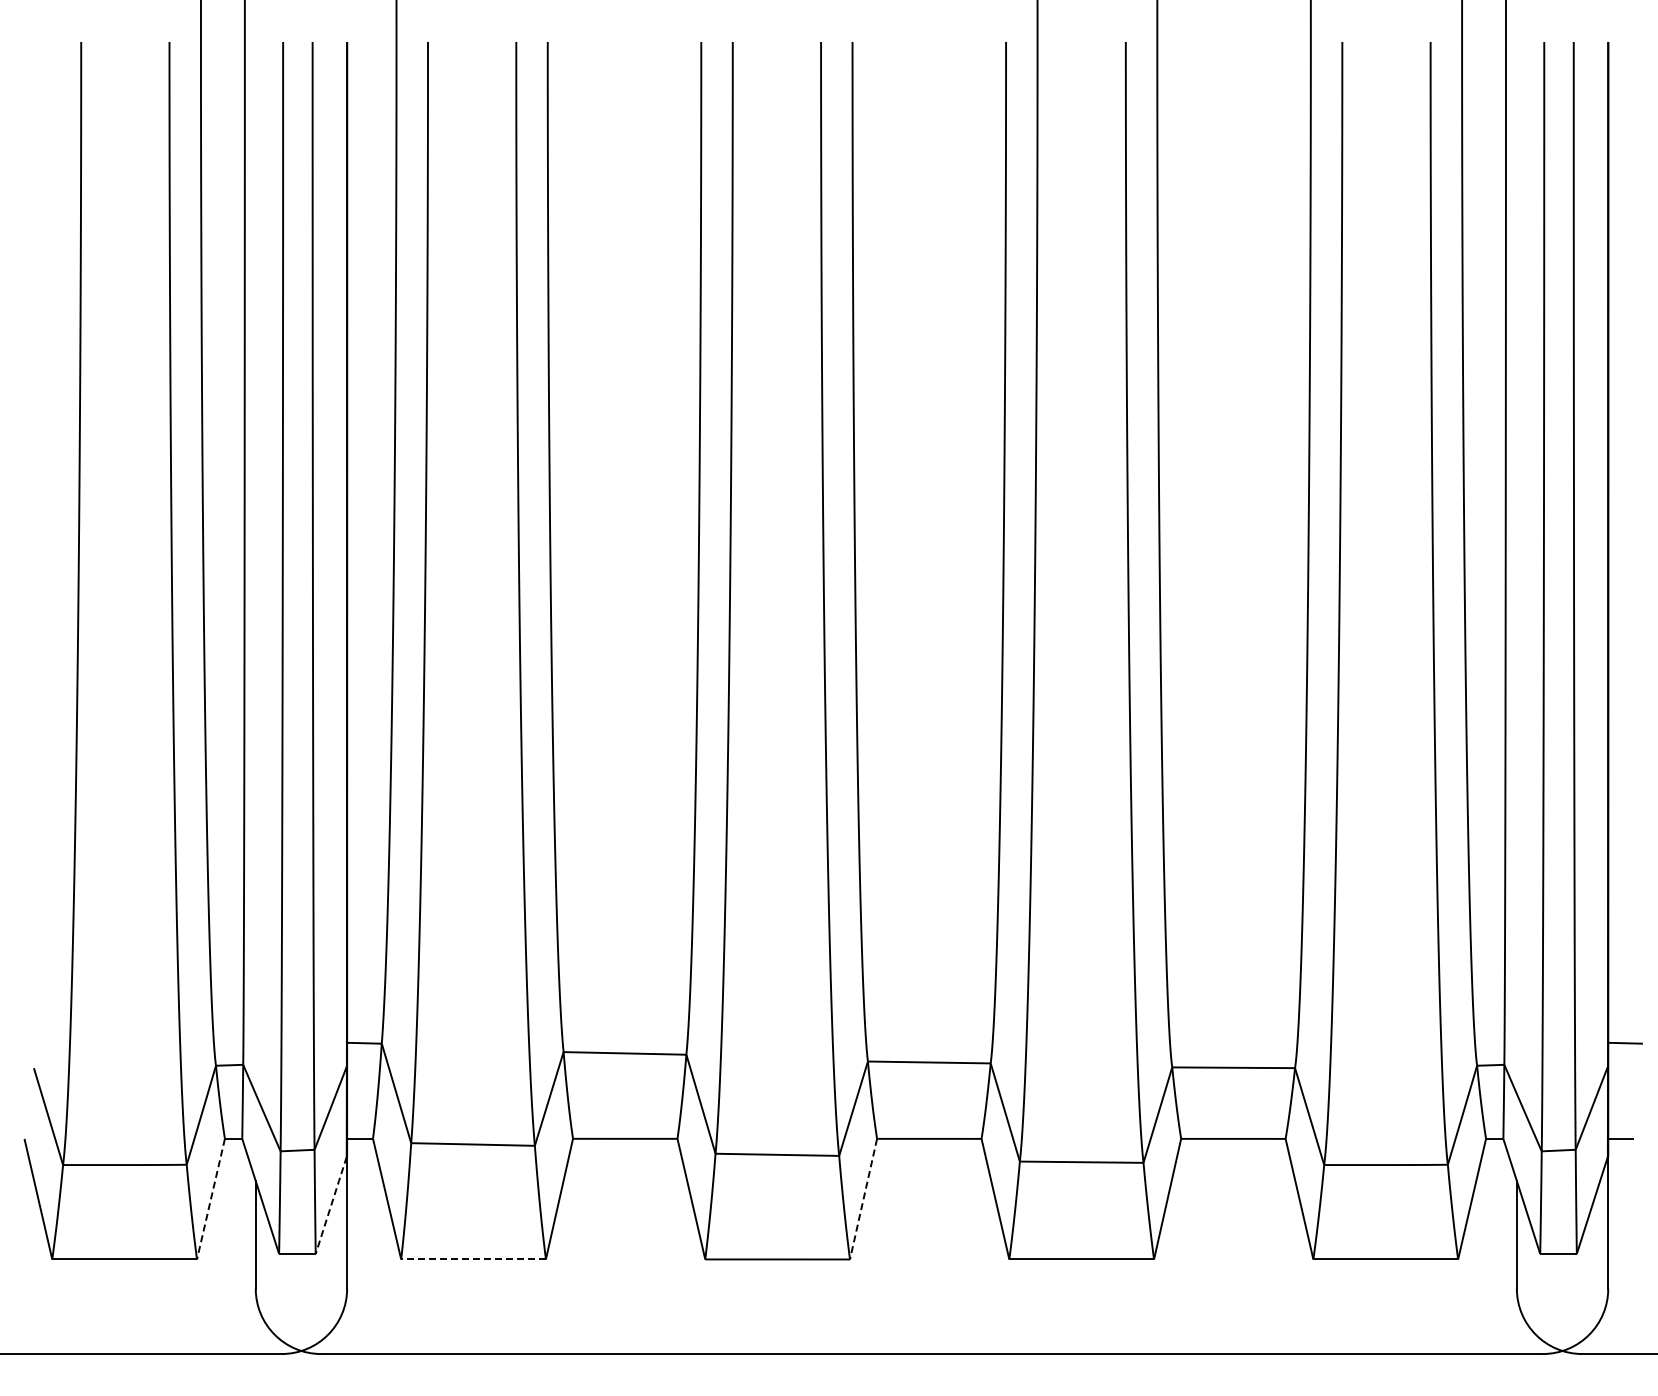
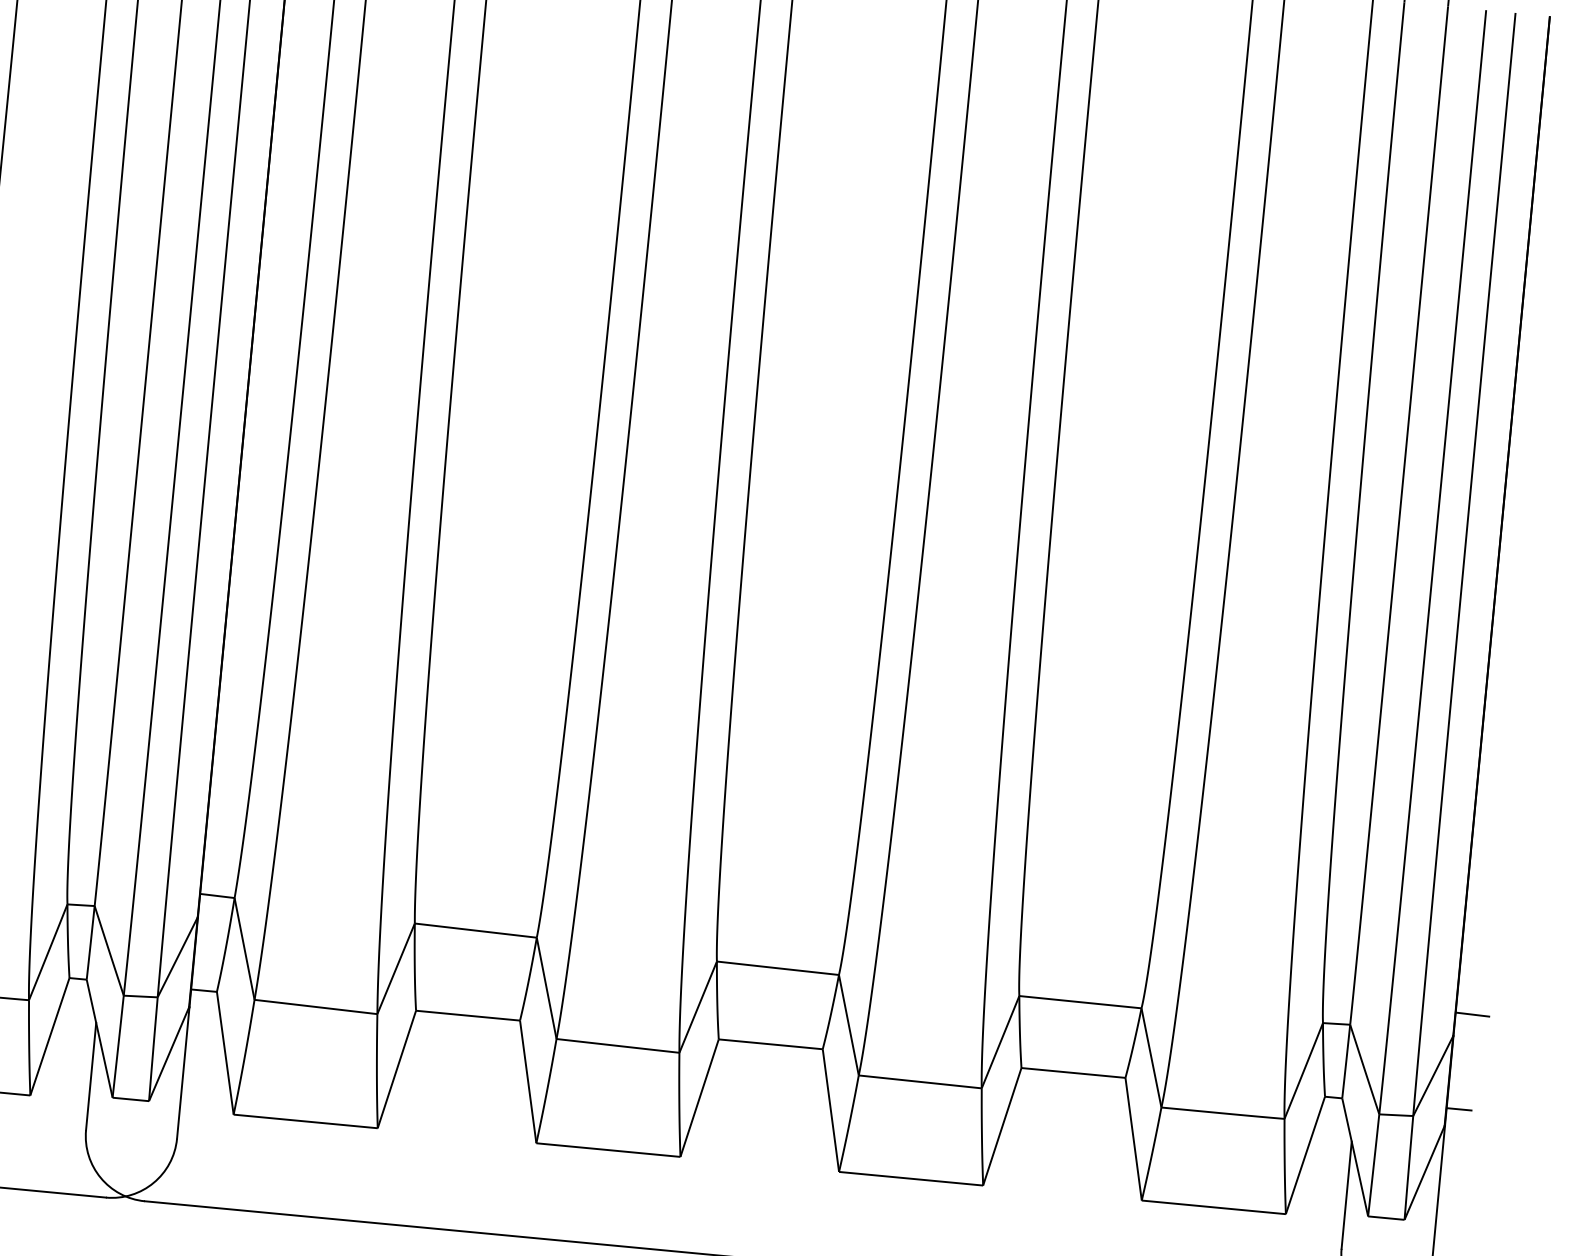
line: (210, 1199) -> (49, 1037), dashed -> solid
line: (863, 1199) -> (699, 1098), dashed -> solid
line: (331, 1205) -> (169, 1054), dashed -> solid
line: (473, 1259) -> (305, 1121), dashed -> solid

